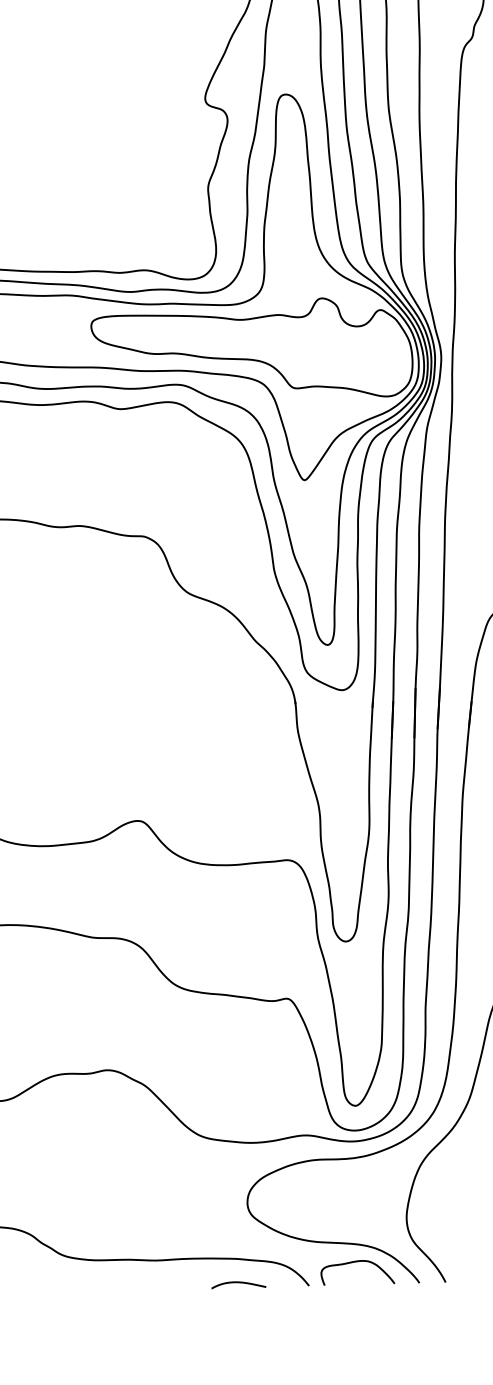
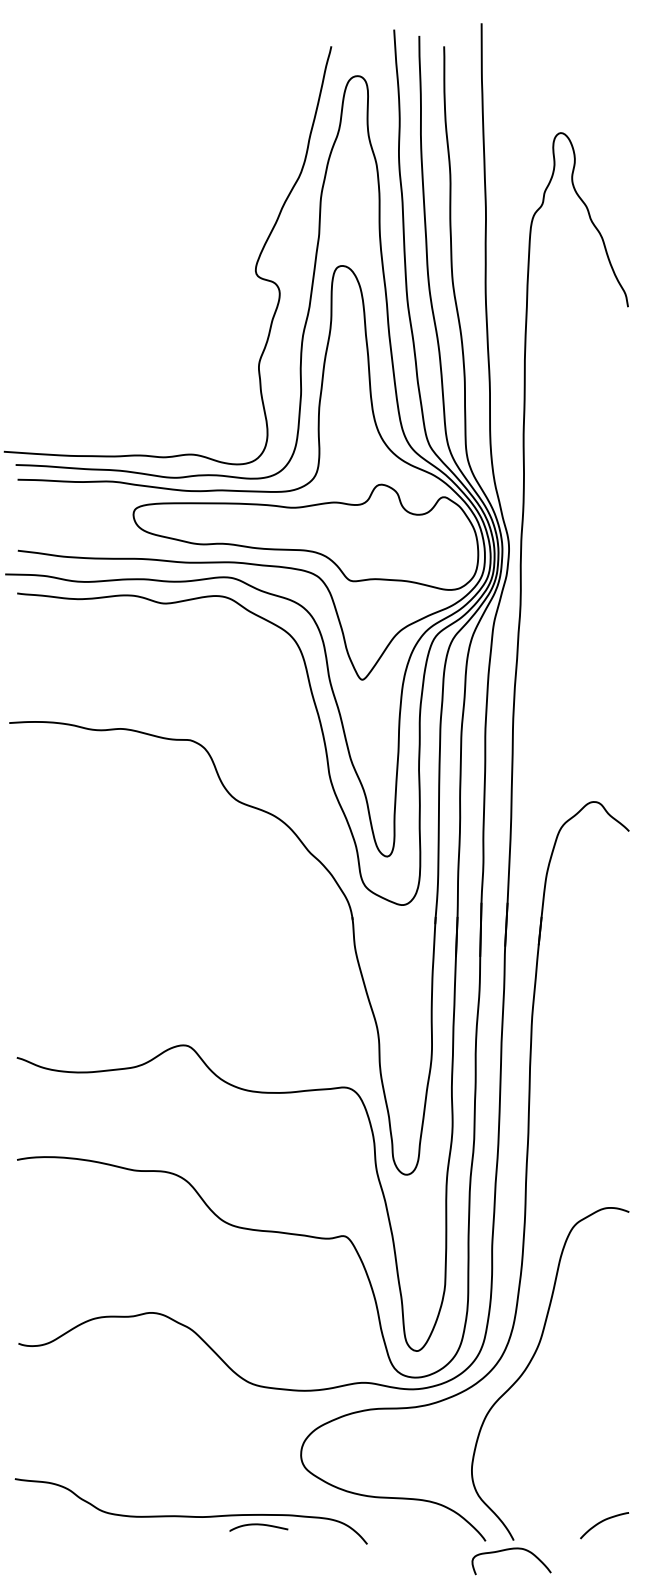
curve: (355, 1262) -> (508, 1550), moved
curve: (238, 1283) -> (258, 1525), moved

